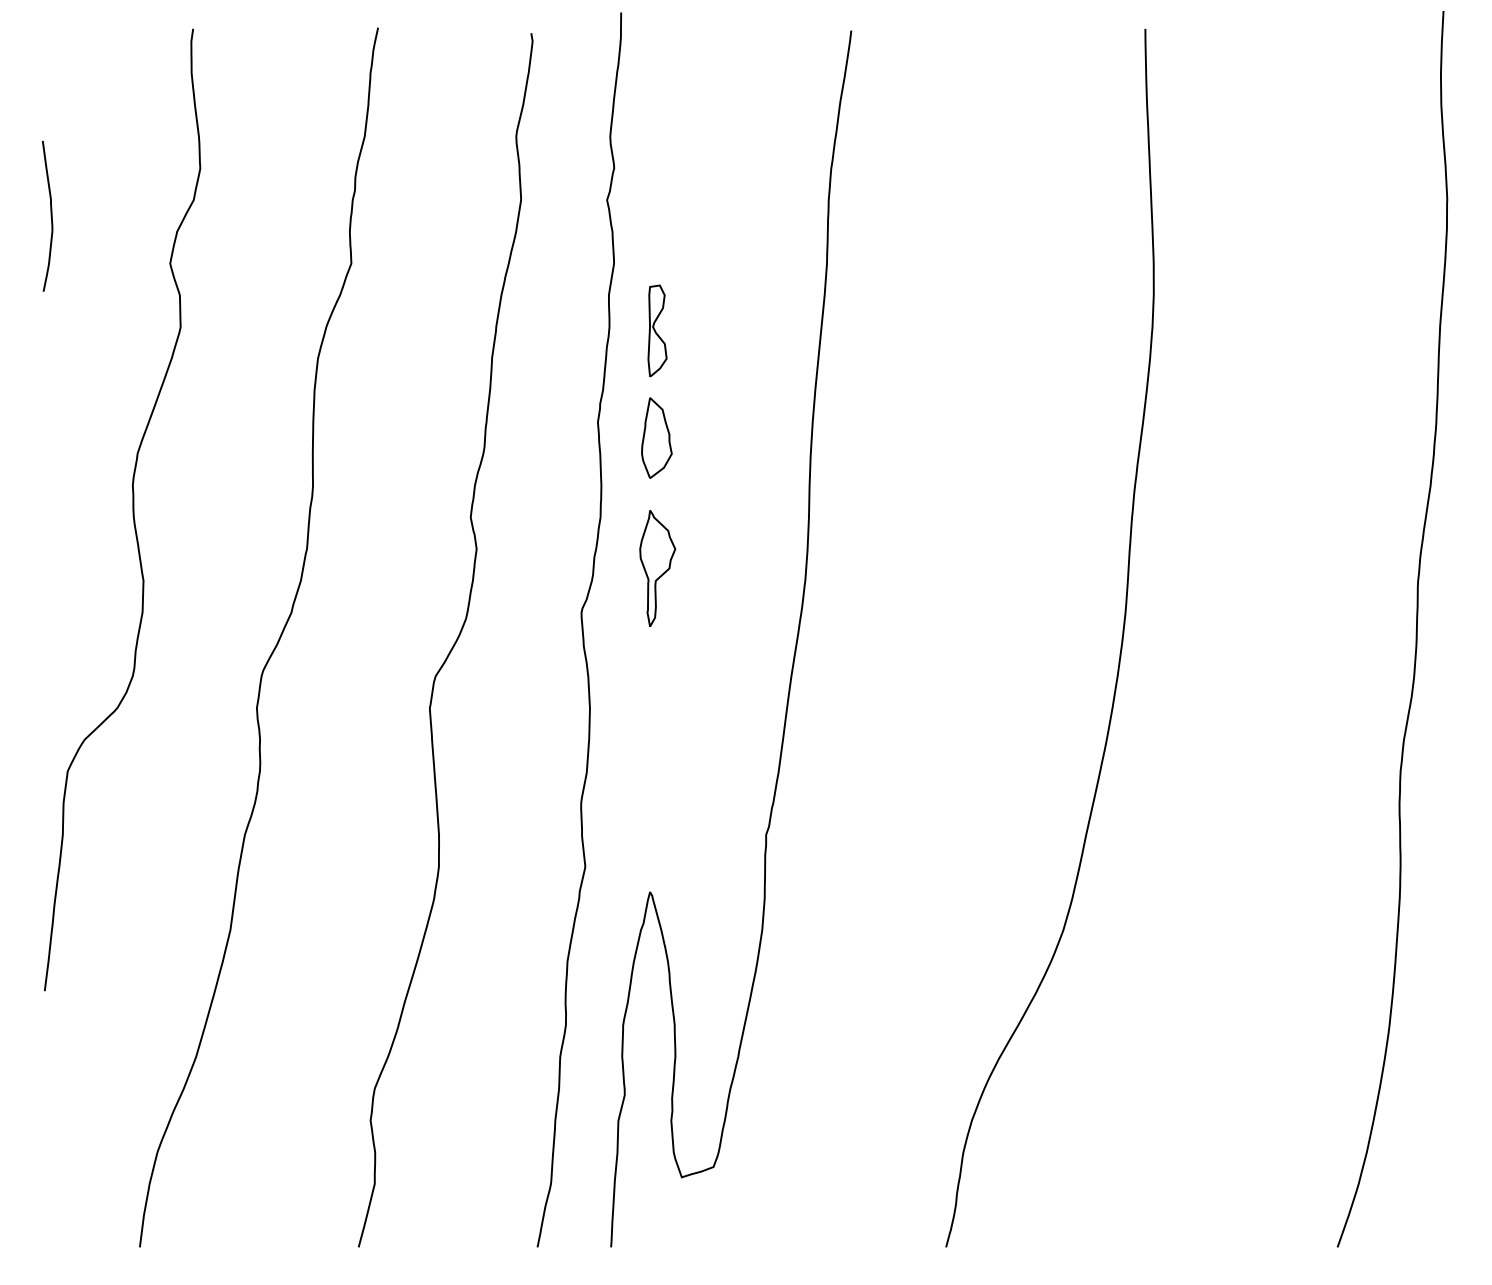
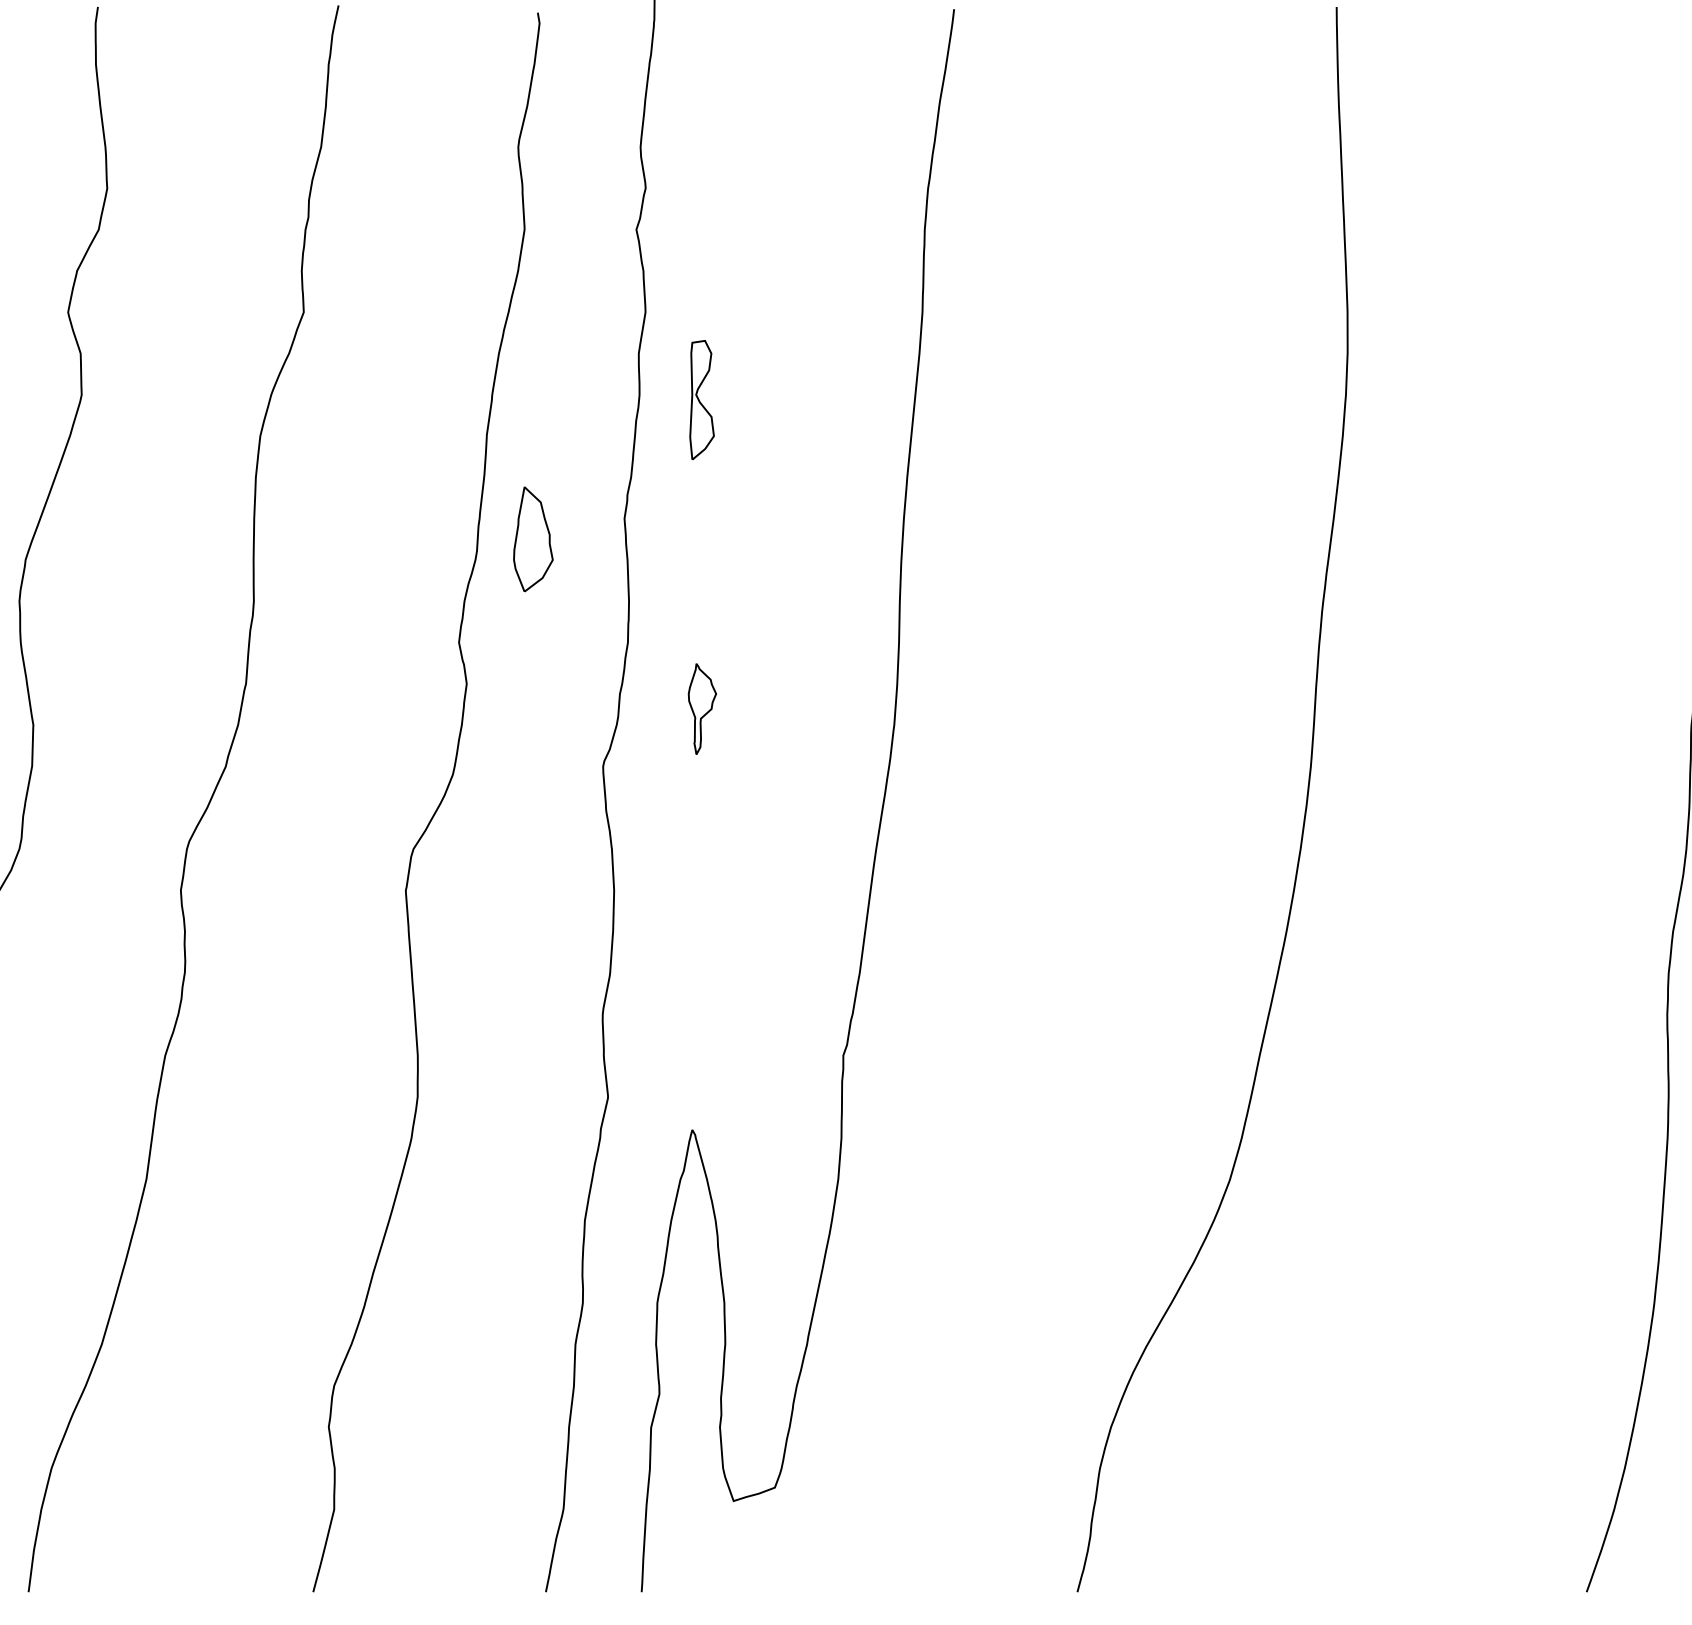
part: (656, 437) -> (532, 538), moved
part: (657, 568) -> (702, 709), size x0.6

